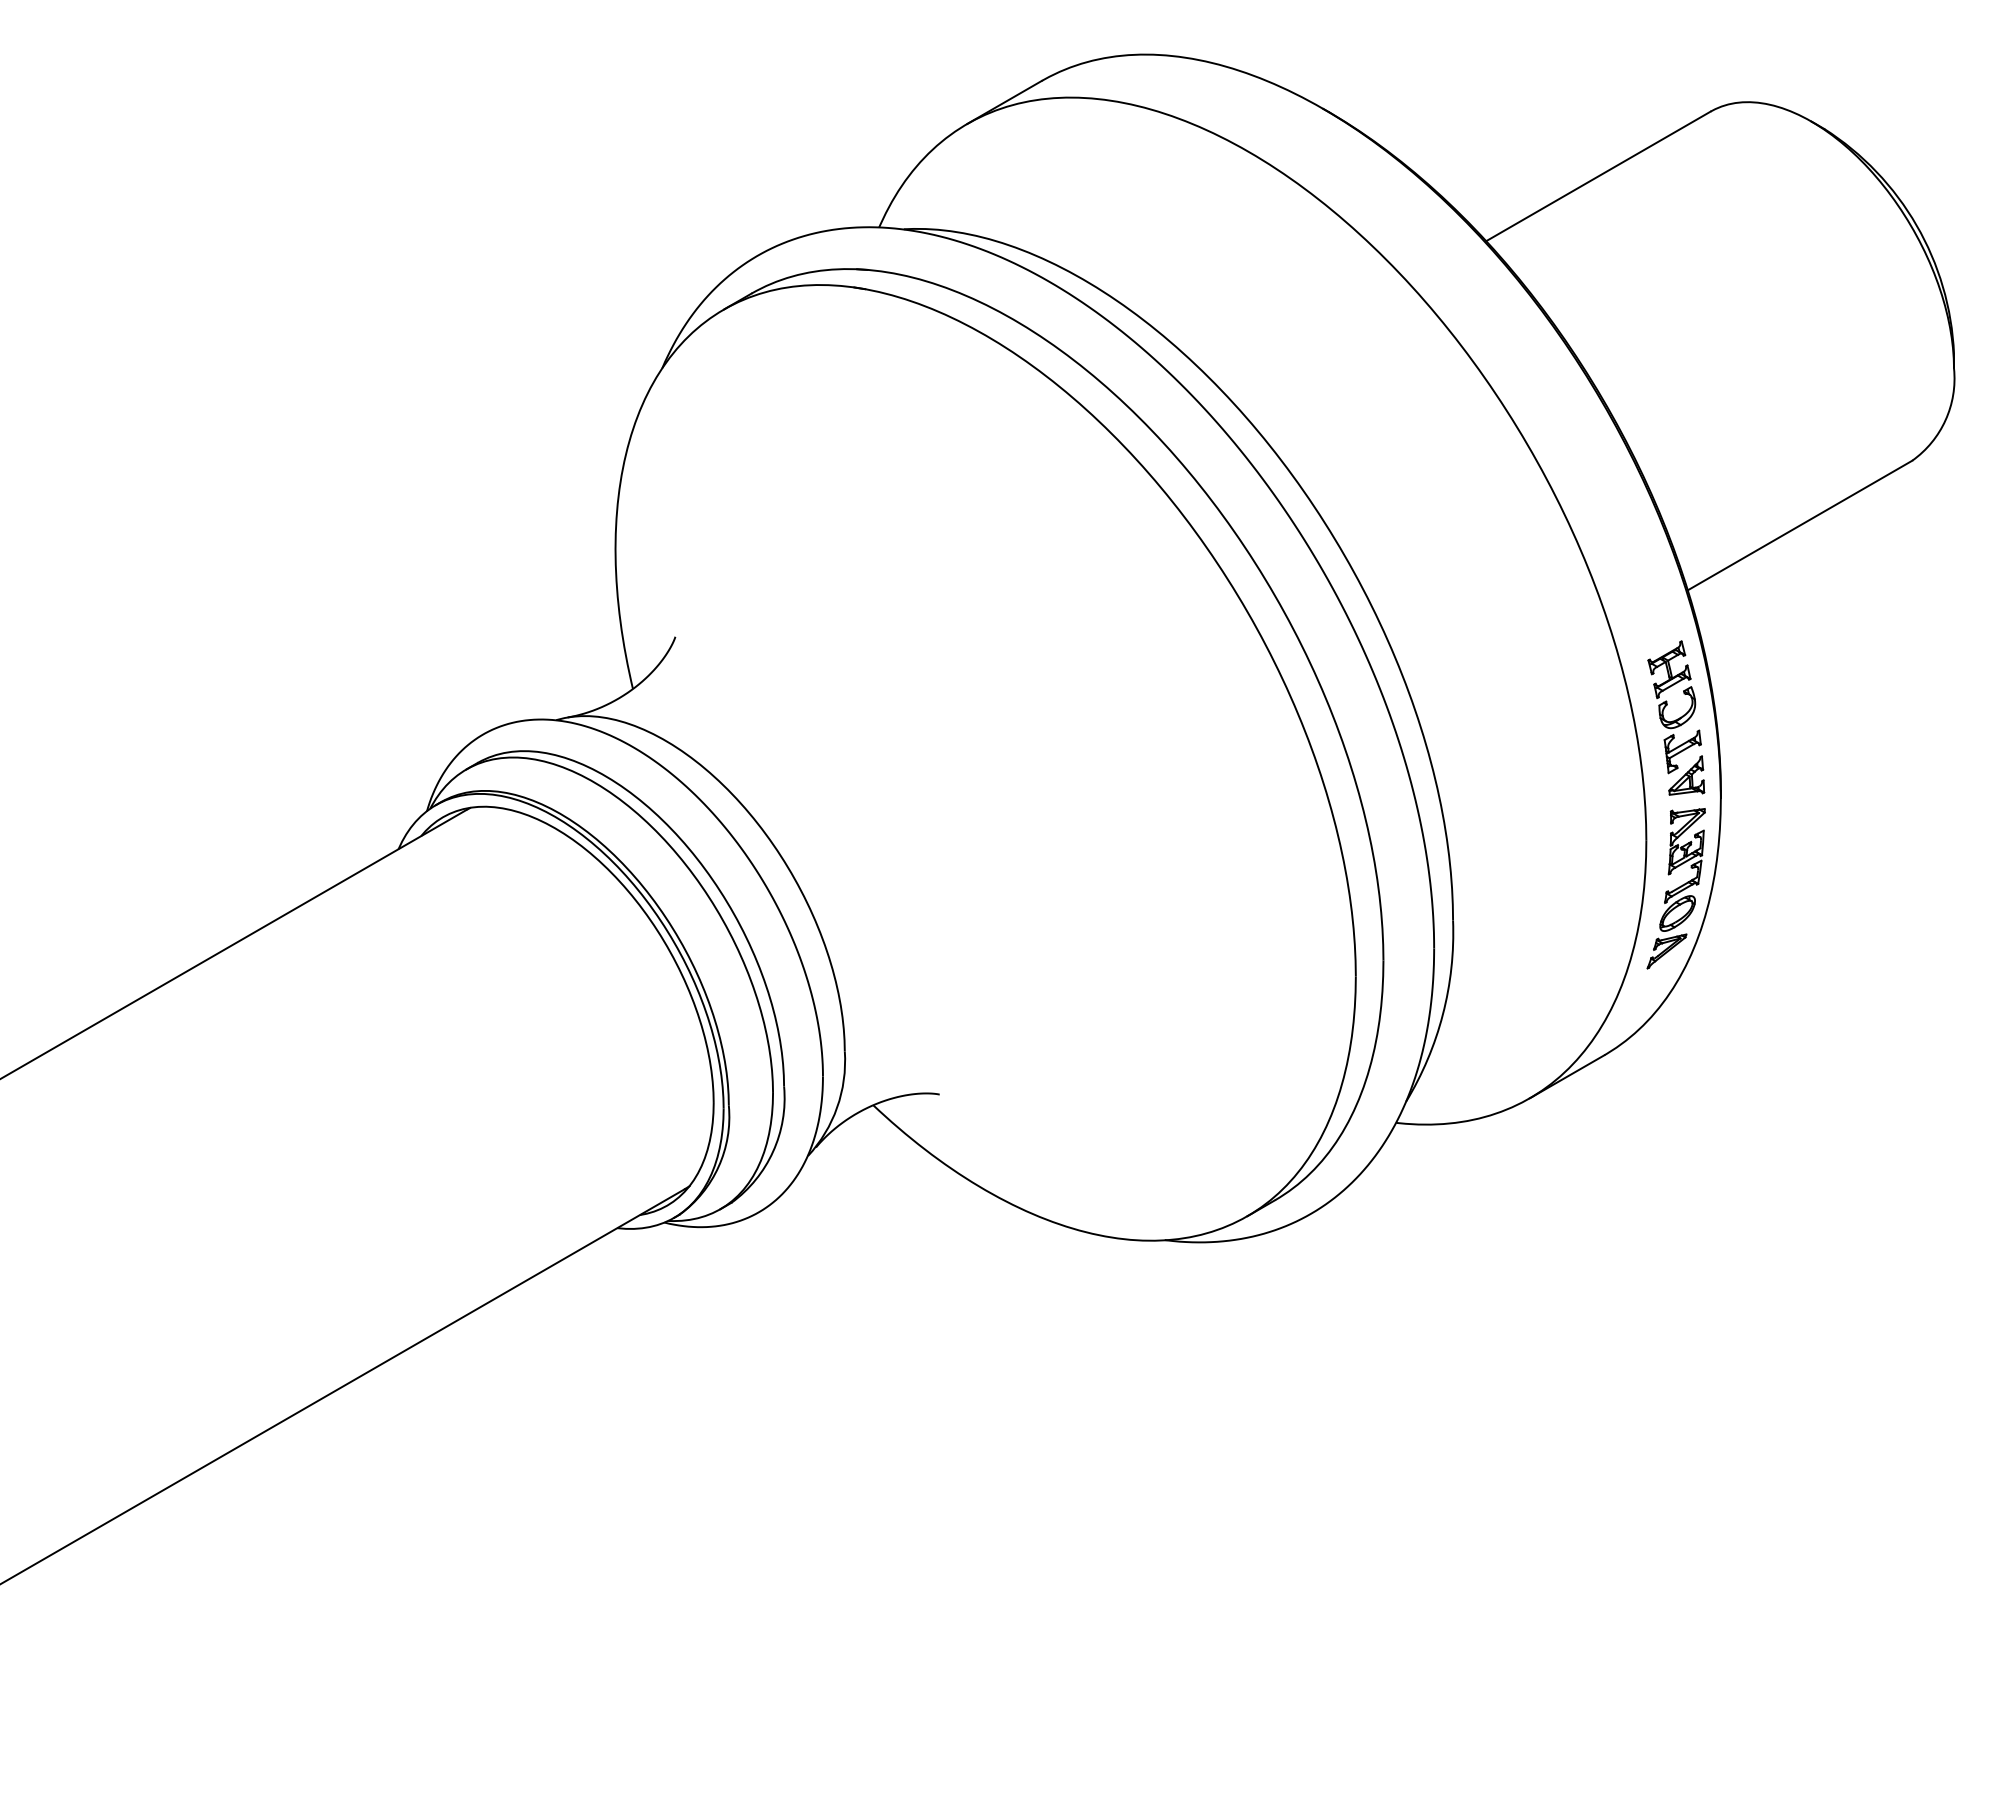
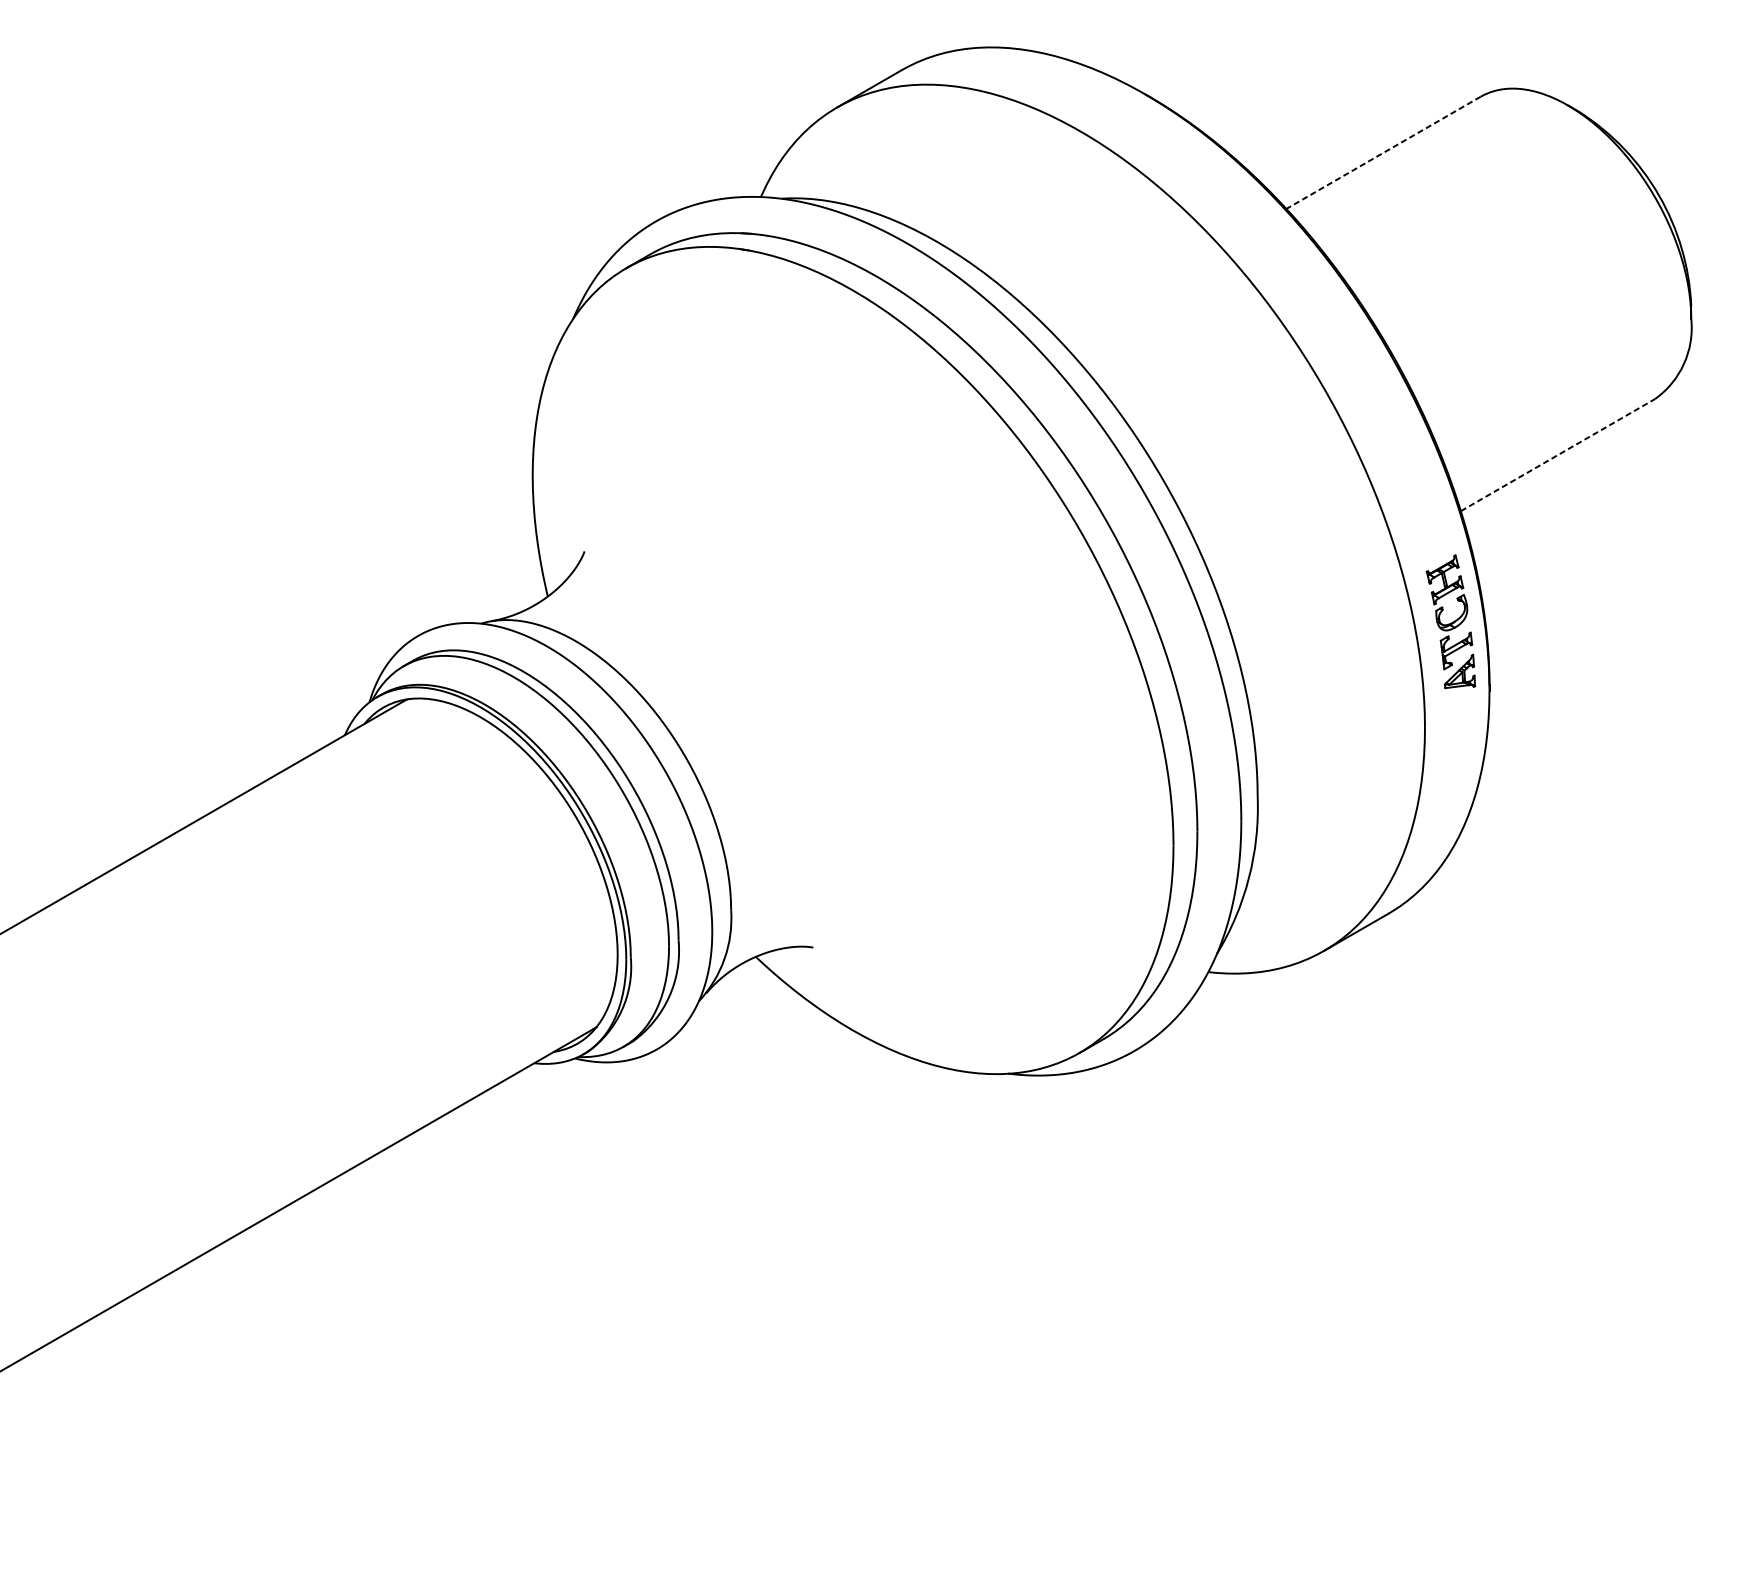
line: (1598, 176) -> (1383, 152), solid -> dashed
line: (1800, 525) -> (1558, 455), solid -> dashed
part: (1675, 888) -> (1450, 769), removed

